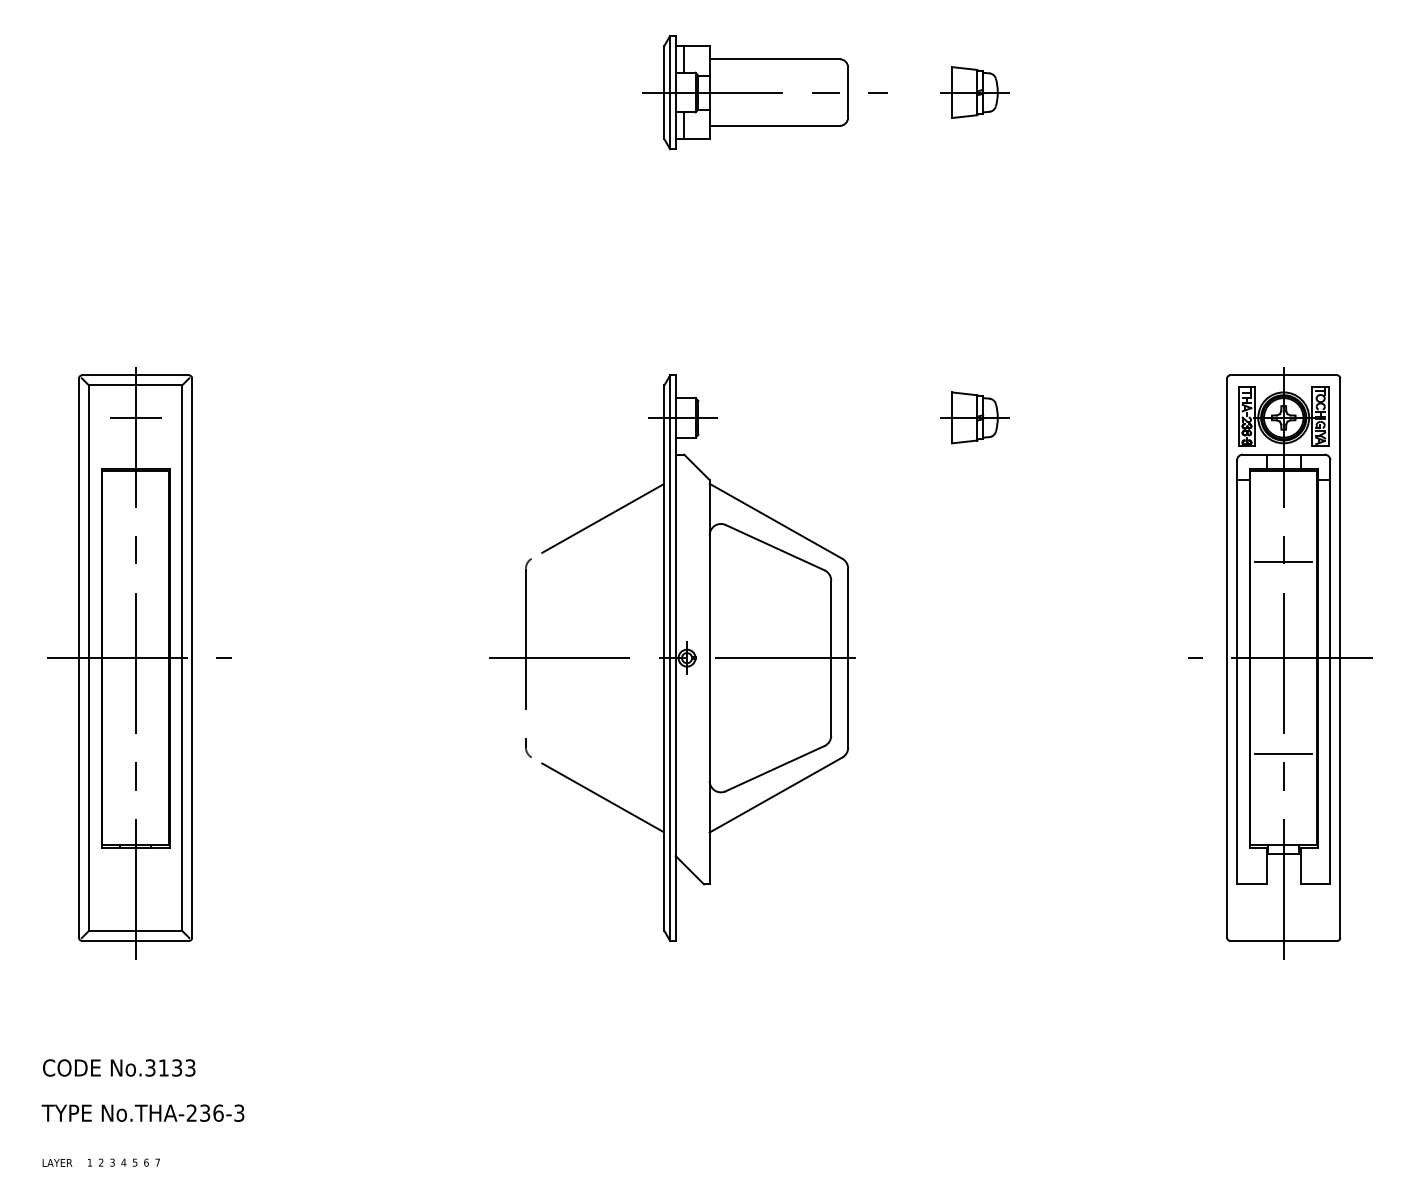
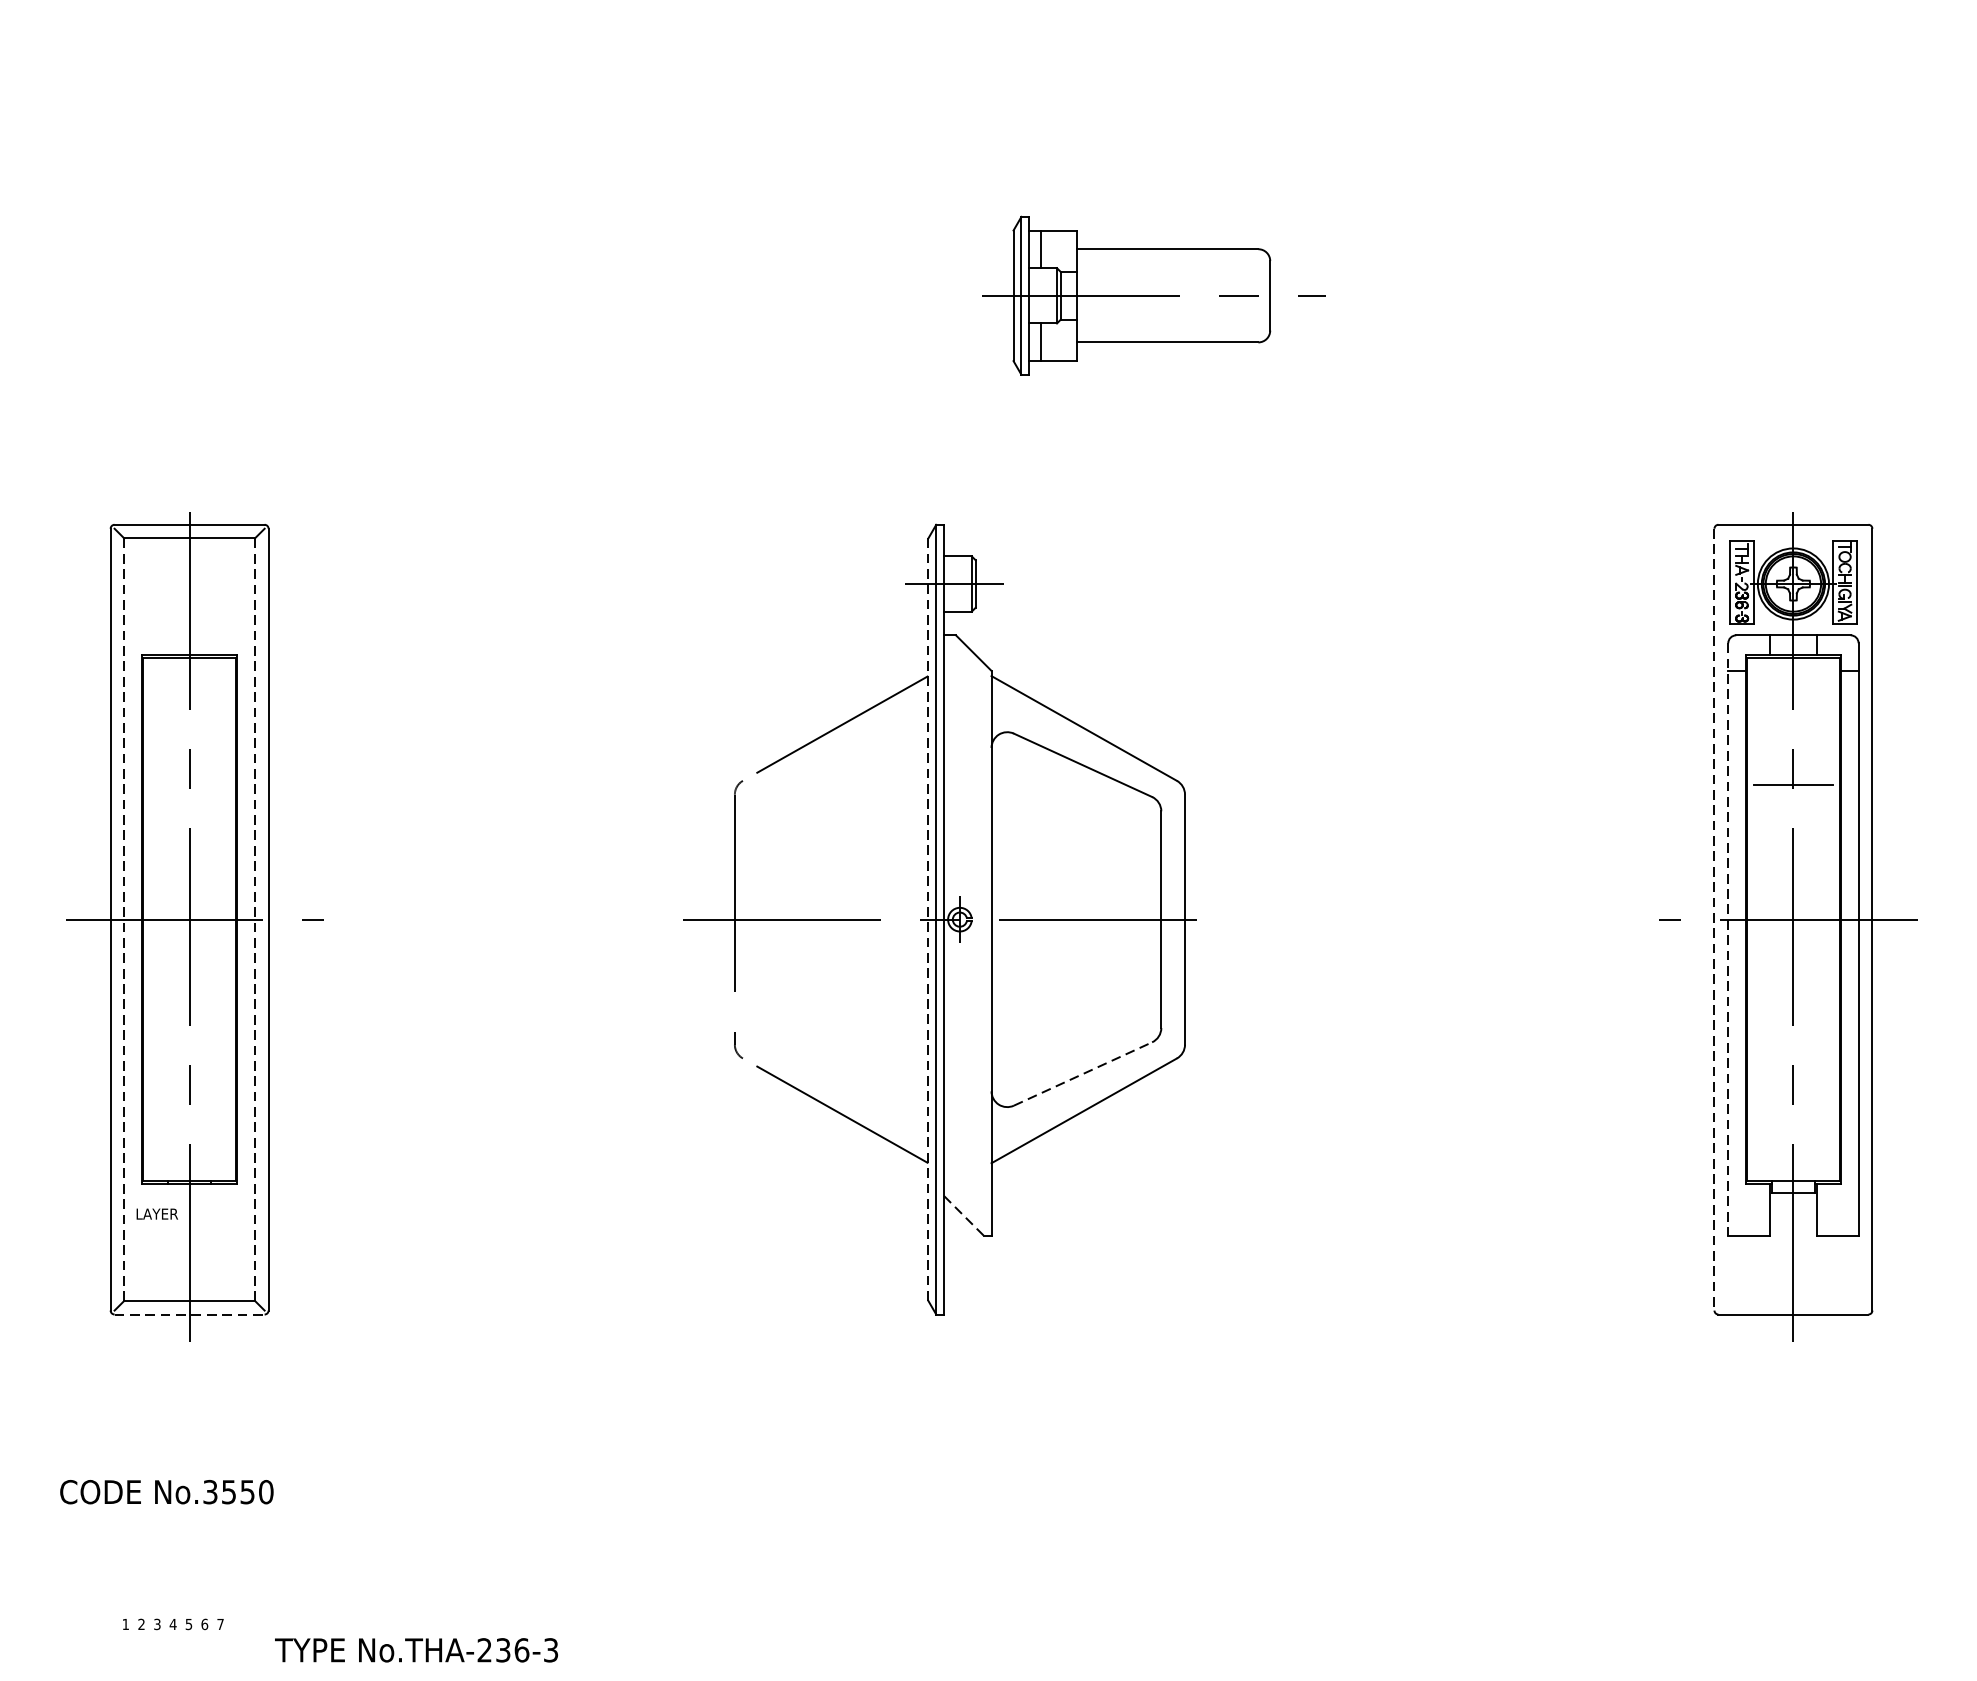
part: (764, 92) -> (1153, 295), moved
part: (974, 92) -> (1361, 129), removed
line: (135, 417) -> (189, 583), removed
part: (974, 417) -> (1361, 583), removed
line: (88, 658) -> (123, 920), solid -> dashed
line: (182, 658) -> (255, 920), solid -> dashed
line: (664, 658) -> (928, 920), solid -> dashed
line: (1227, 658) -> (1714, 920), solid -> dashed
line: (1237, 672) -> (1728, 939), solid -> dashed
line: (1283, 754) -> (1793, 1054), removed
line: (775, 768) -> (1083, 1073), solid -> dashed
line: (689, 870) -> (963, 1216), solid -> dashed
line: (135, 940) -> (189, 1314), solid -> dashed
text: (176, 1067) -> (246, 1491), No.3133 -> No.3550
text: (142, 1112) -> (415, 1649), moved
text: (57, 1162) -> (157, 1213), moved

